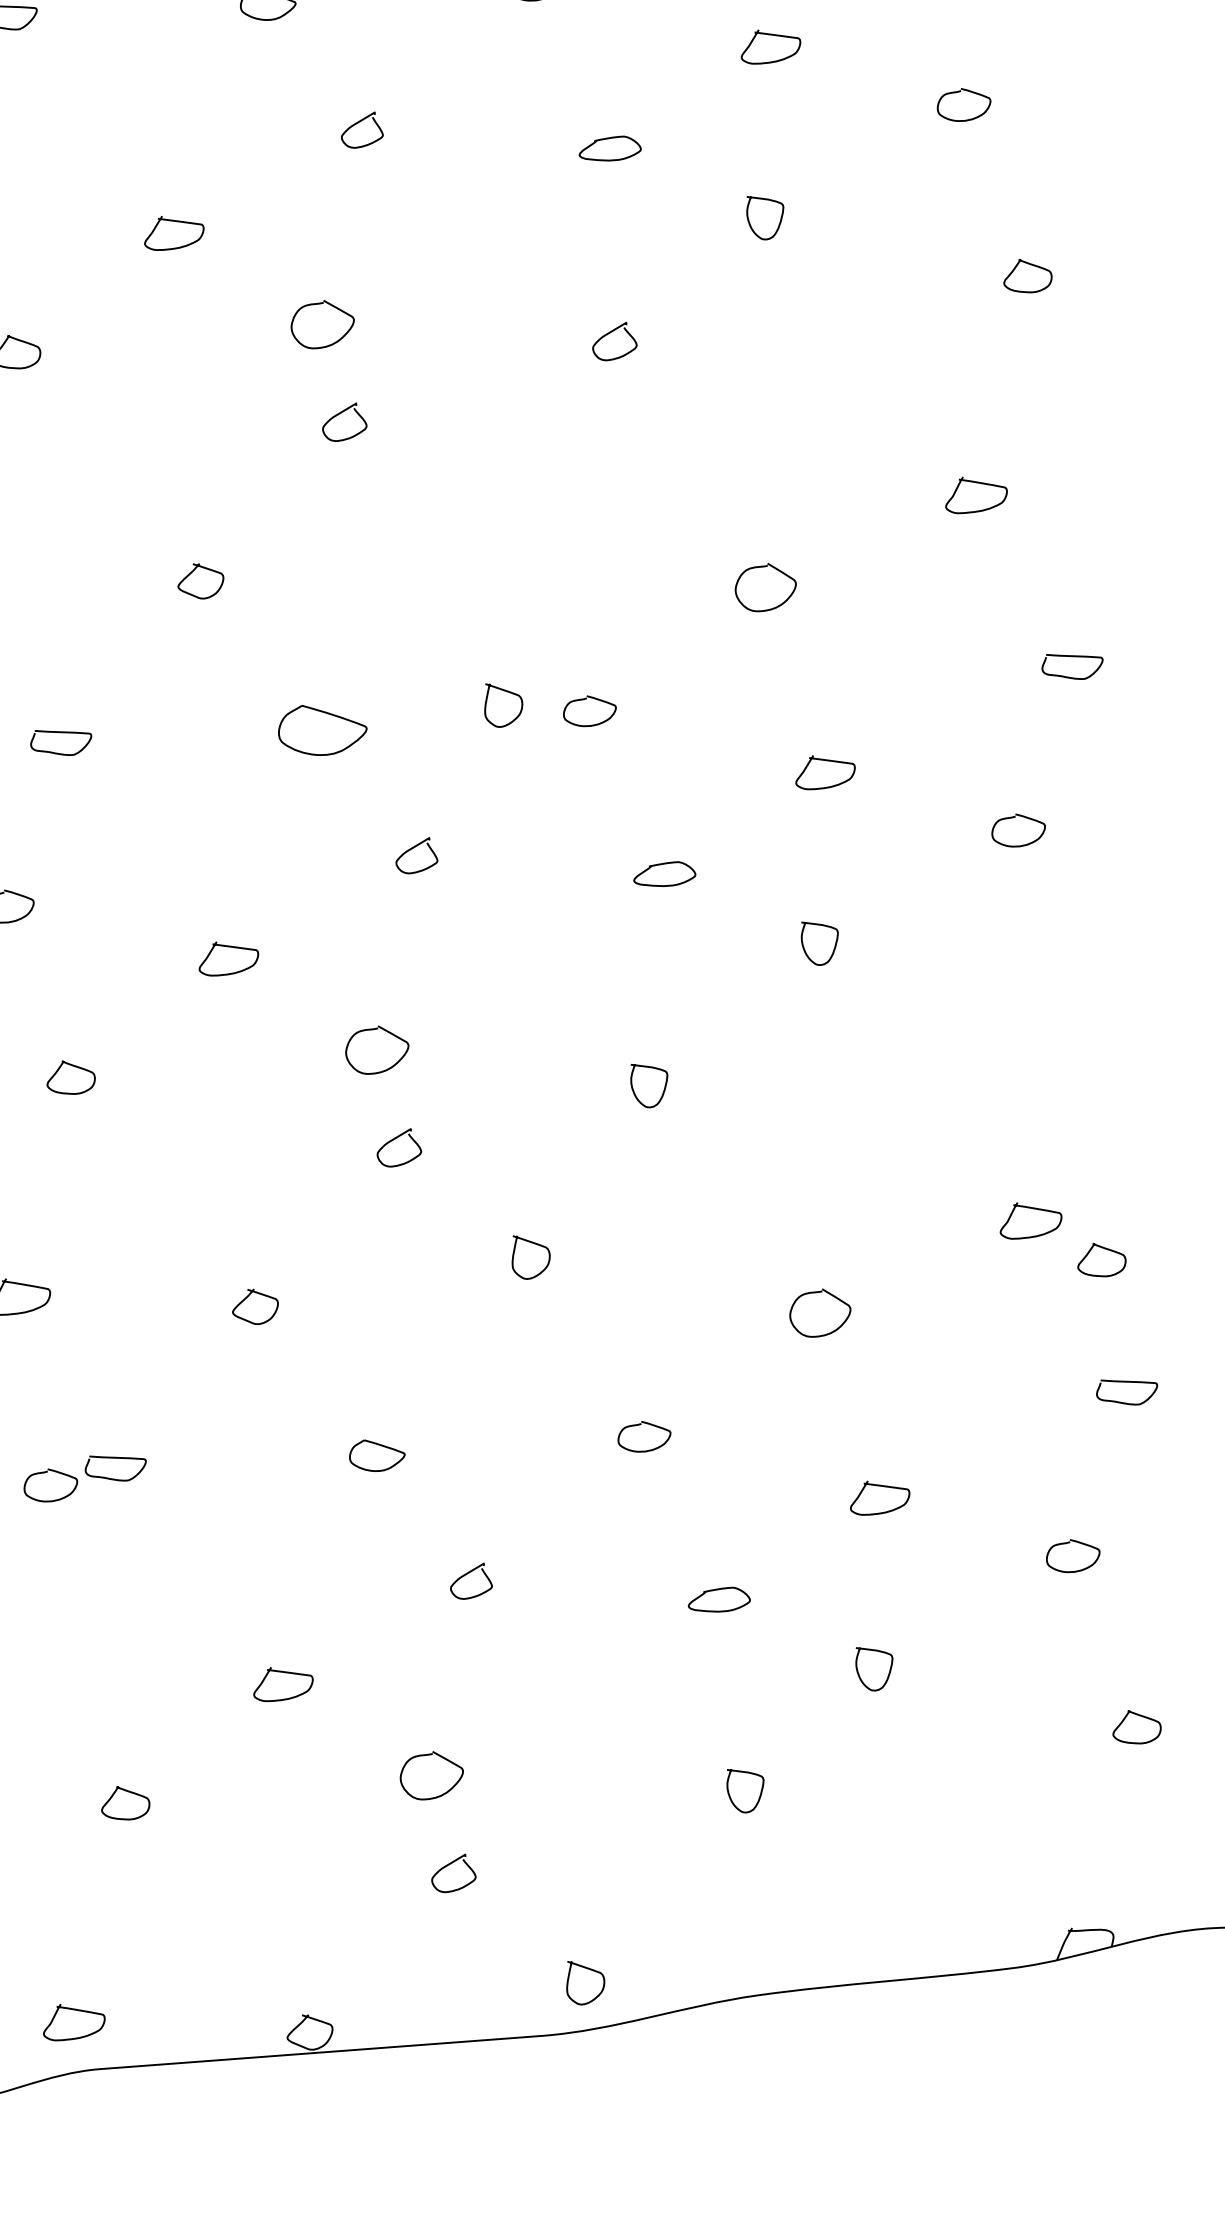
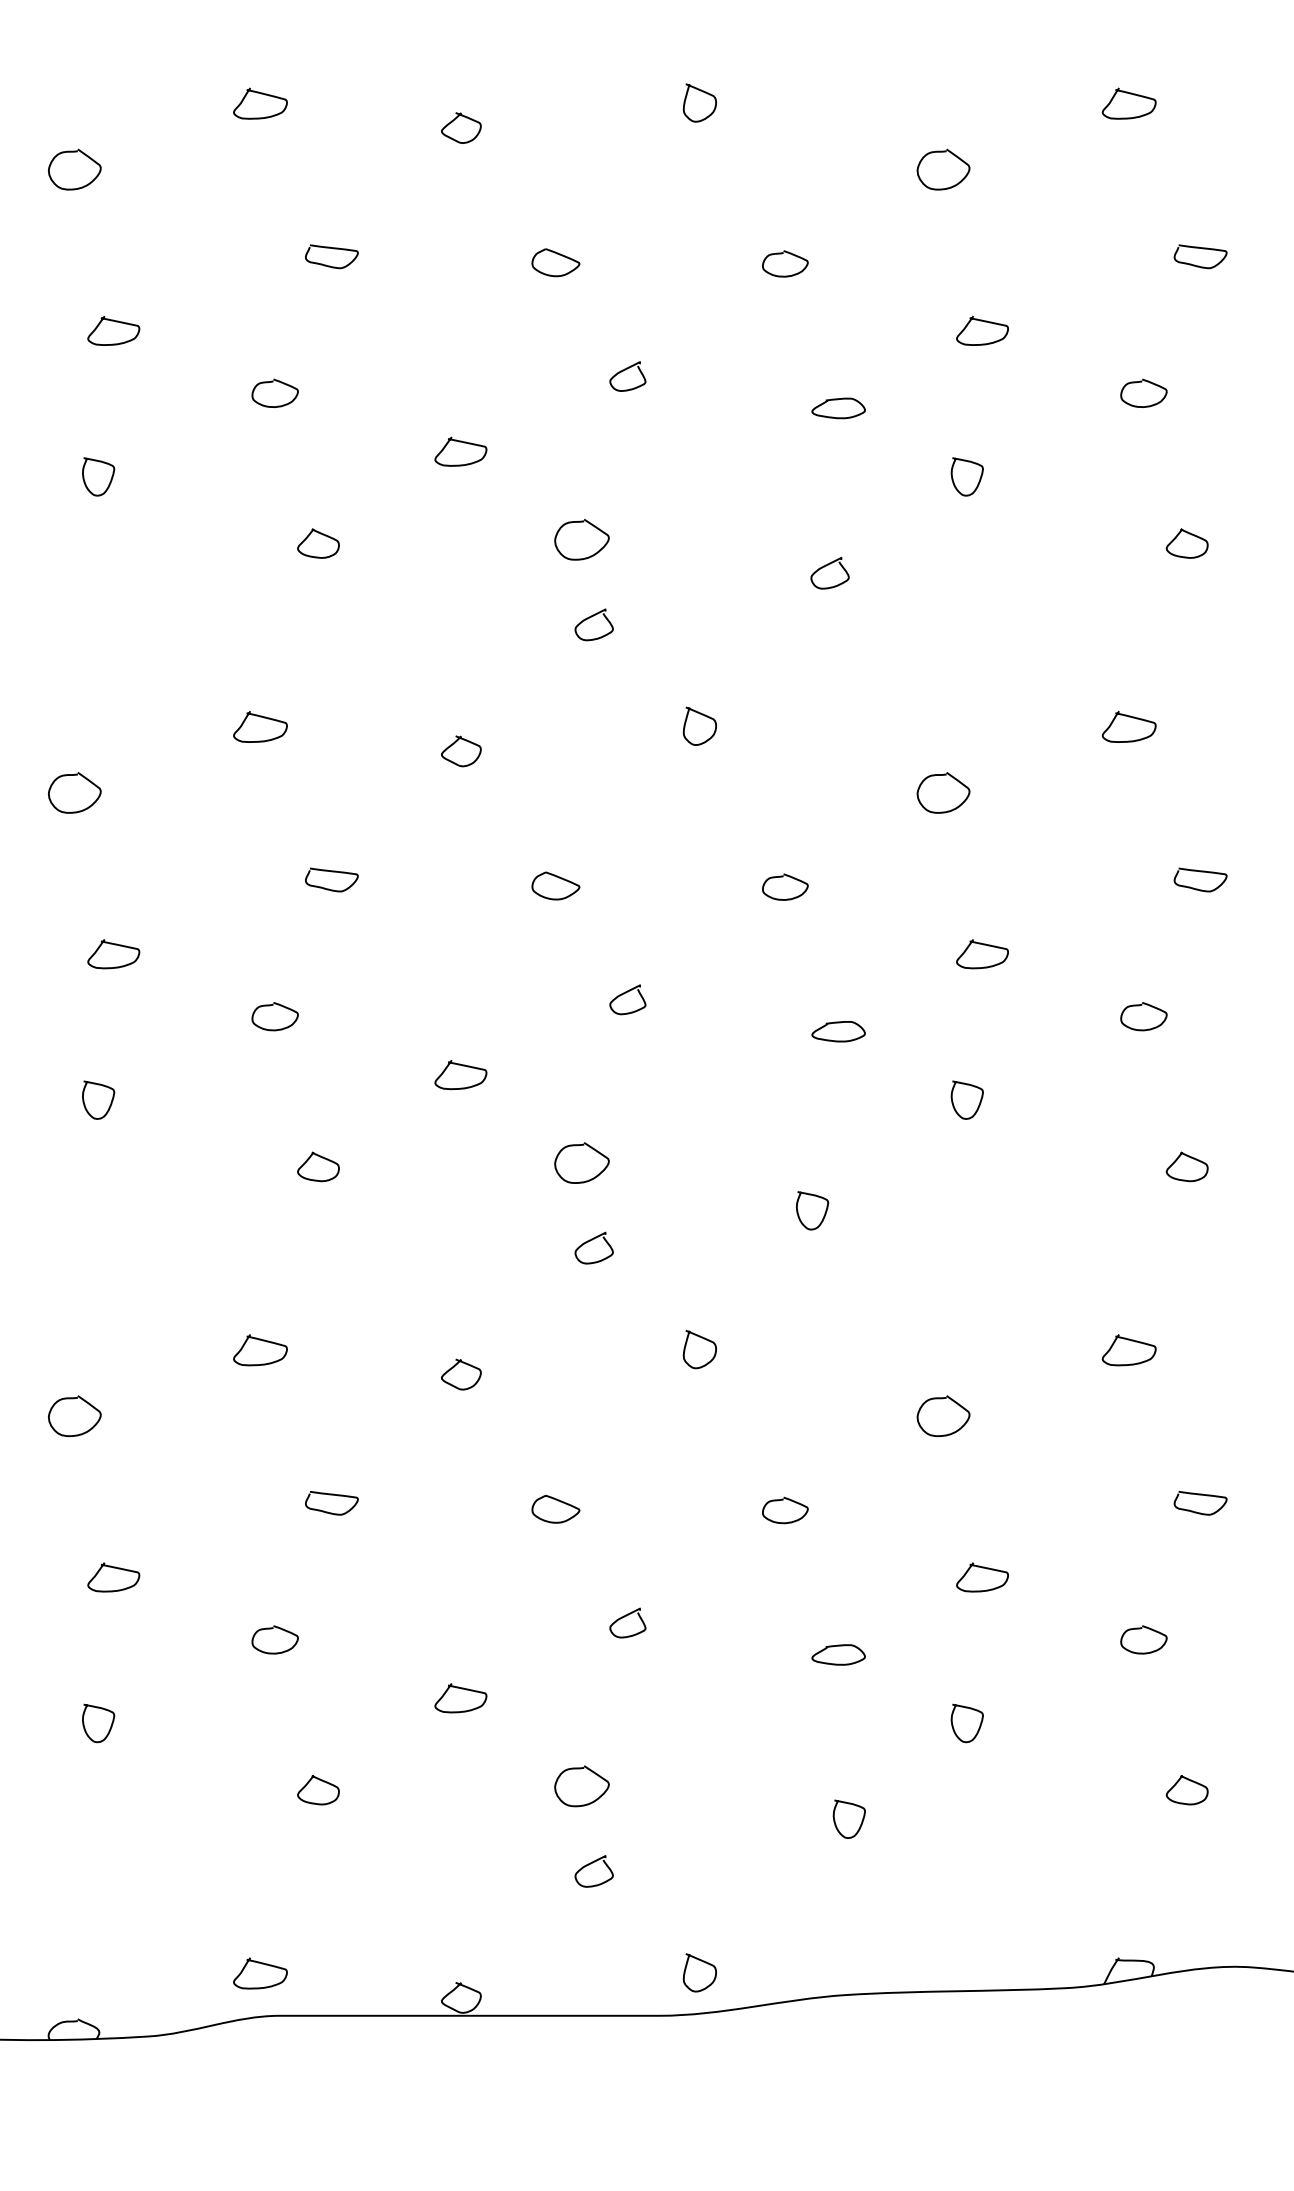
curve: (507, 692) -> (704, 716), moved
part: (322, 729) -> (555, 885), size x0.62
curve: (1104, 1249) -> (1190, 1158), moved
curve: (45, 1473) -> (271, 1629), moved

